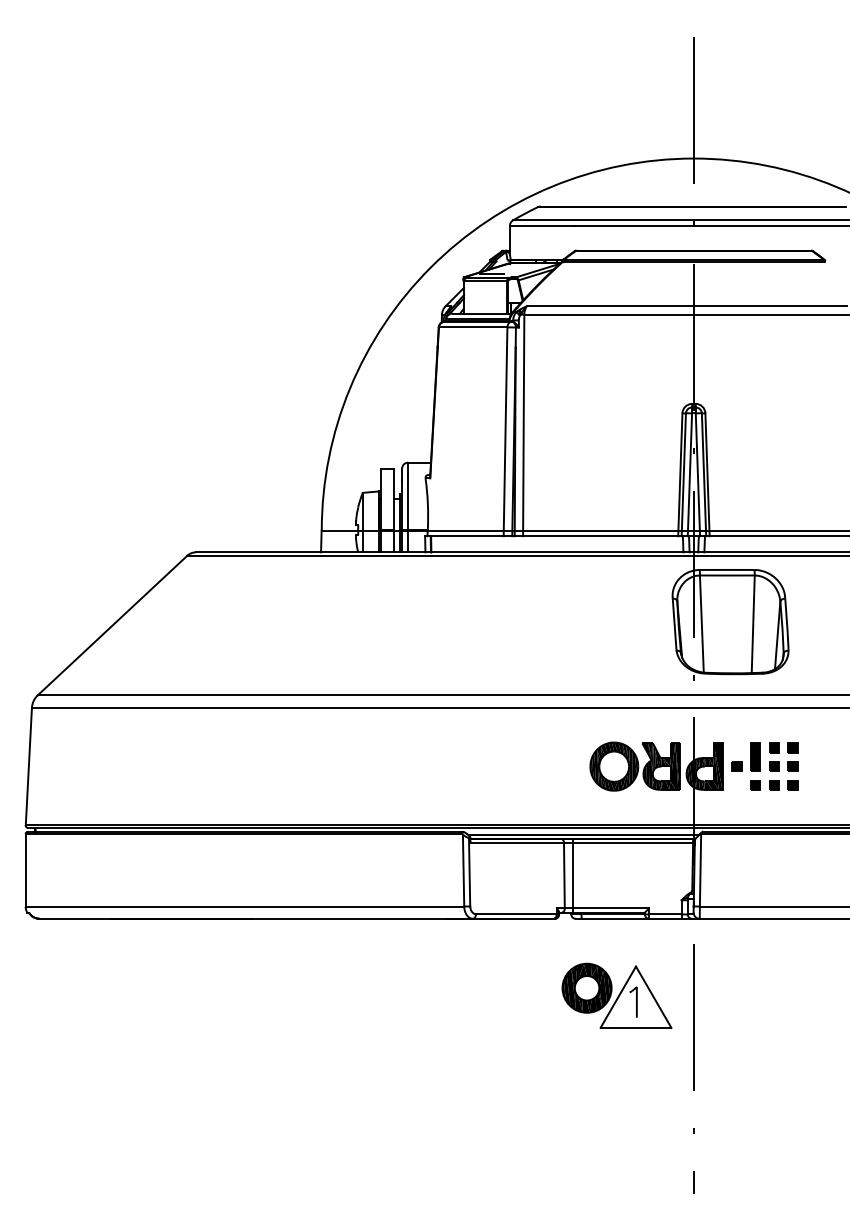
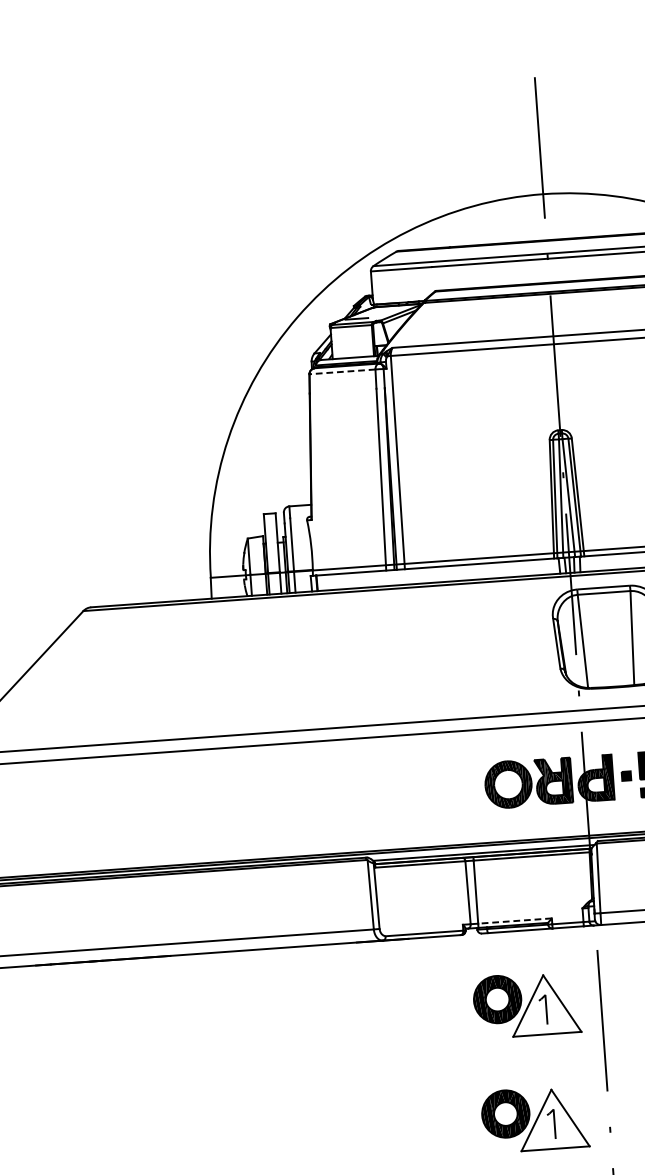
line: (472, 327) -> (341, 371), solid -> dashed
line: (610, 908) -> (514, 921), solid -> dashed
part: (616, 1114) -> (534, 1118), added

